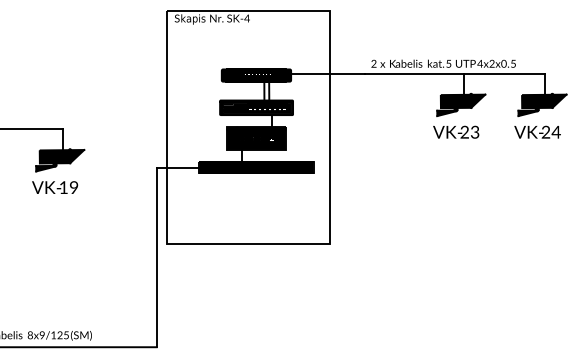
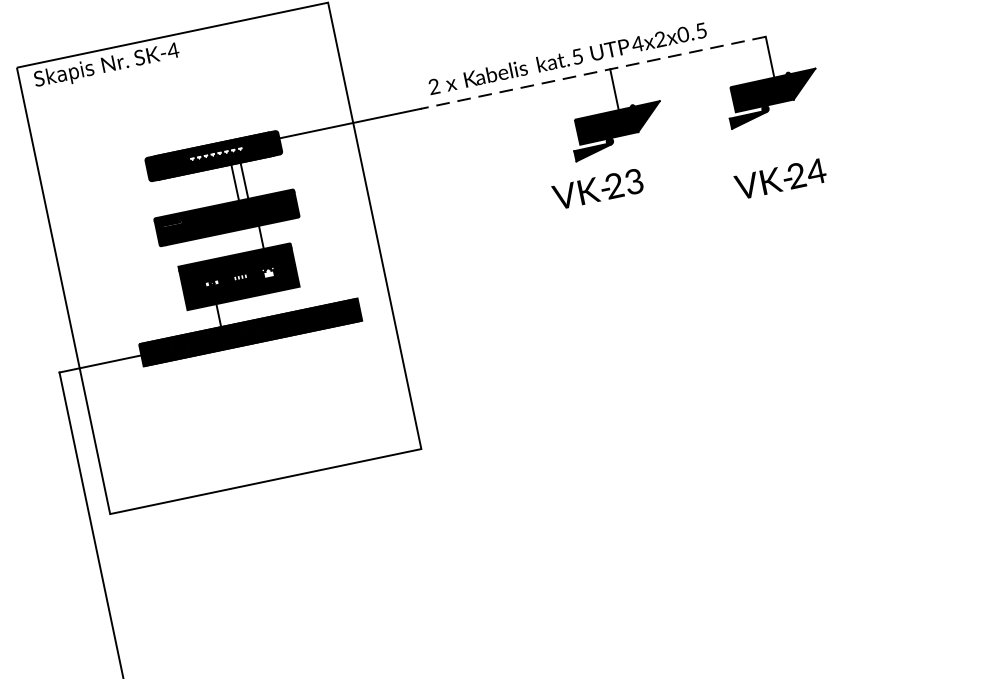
line: (454, 73) -> (592, 72), solid -> dashed
text: (456, 131) -> (598, 187), moved
text: (537, 131) -> (780, 177), moved

